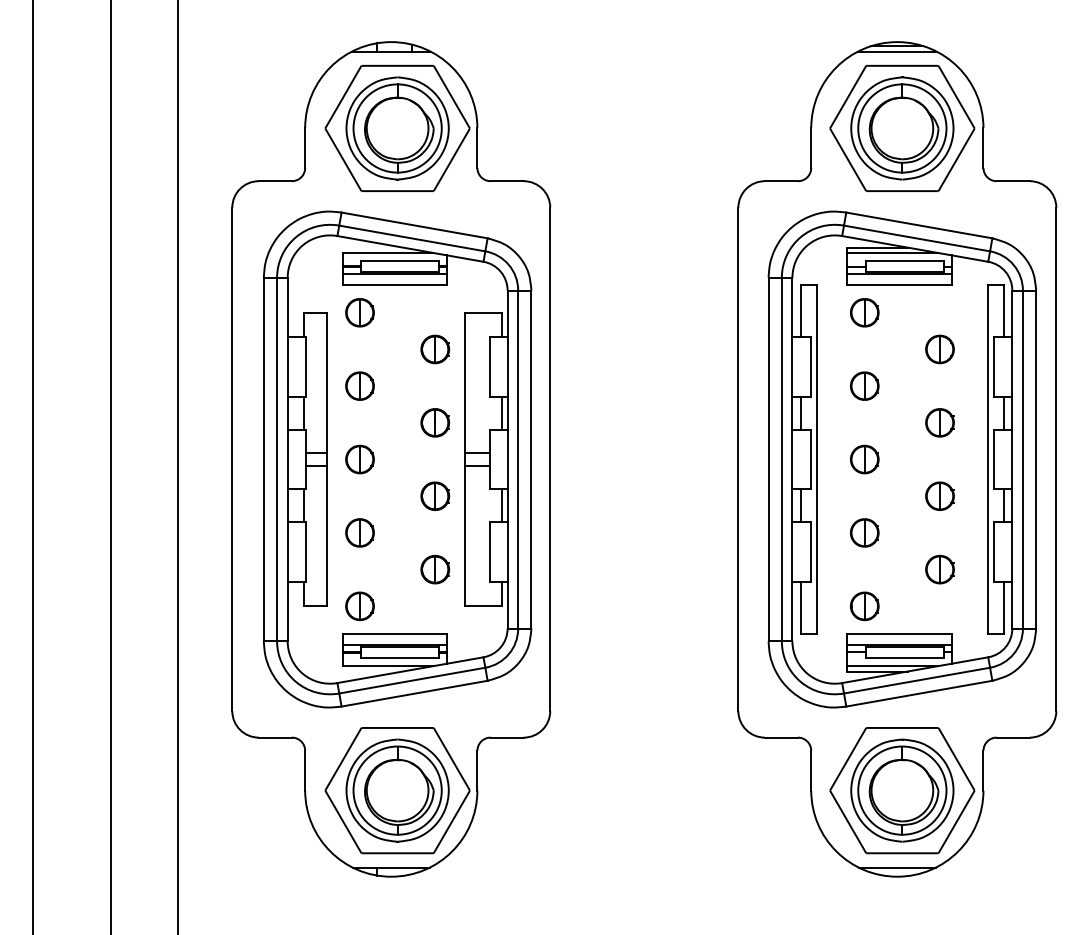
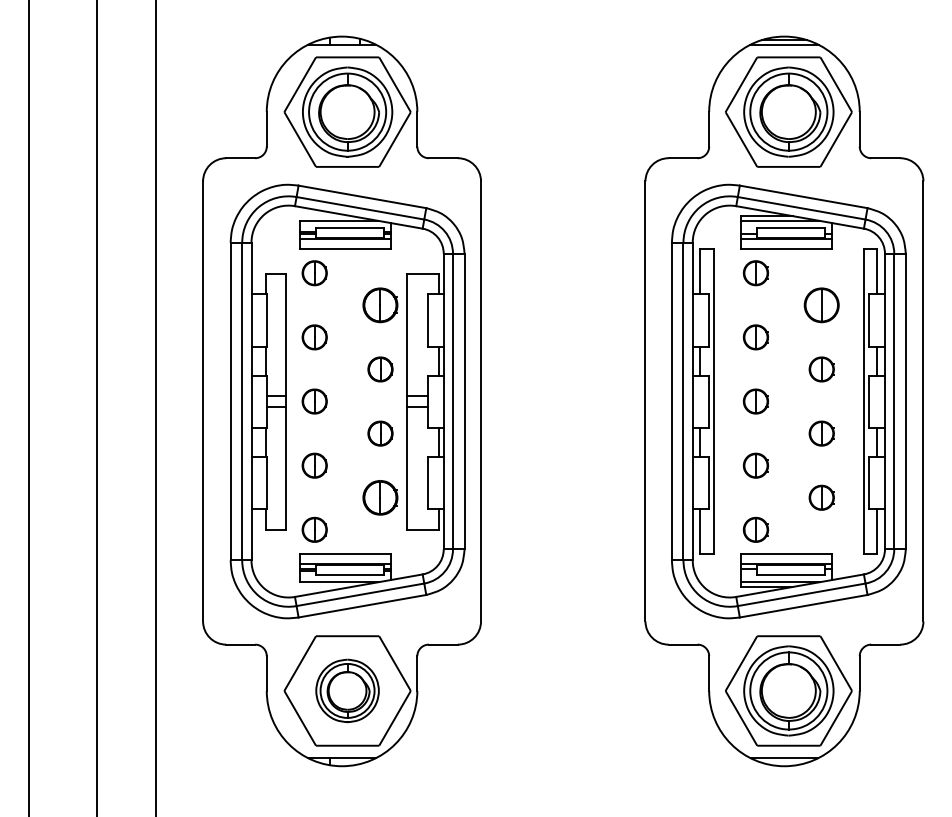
part: (435, 349) -> (380, 305), size x1.4
part: (939, 349) -> (821, 305), size x1.4
part: (435, 569) -> (380, 497), size x1.4
part: (397, 790) -> (347, 690), size x0.7

